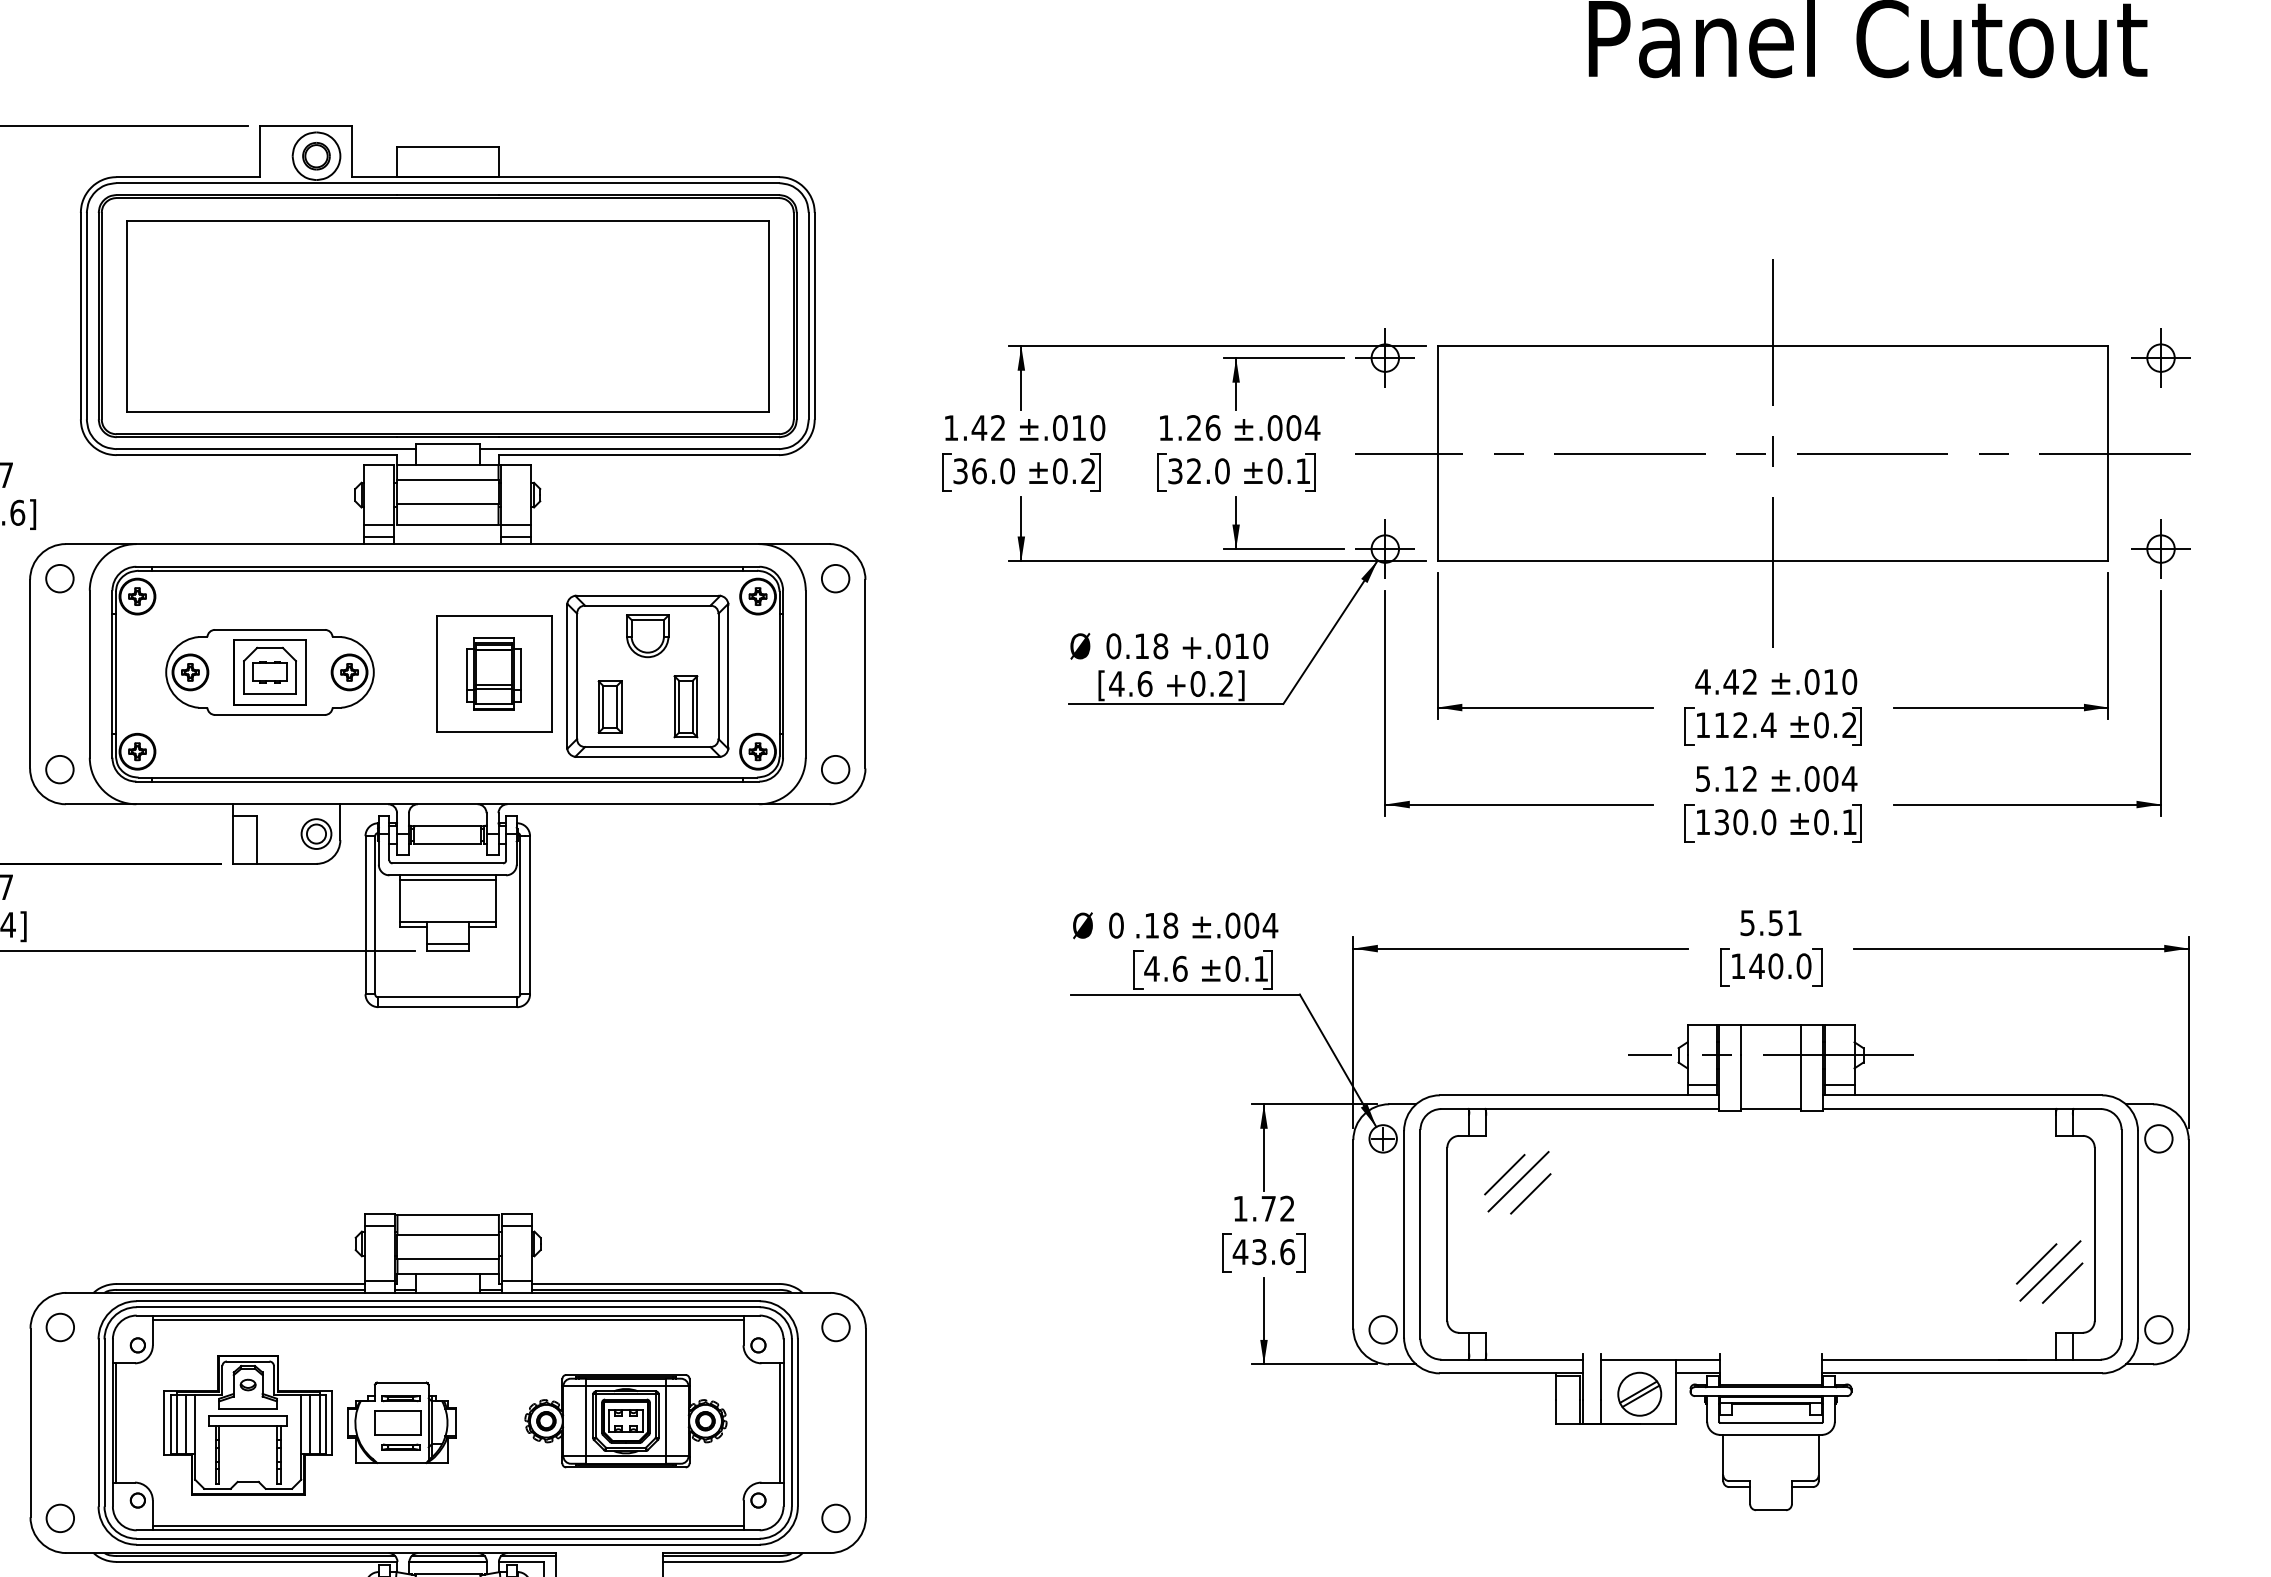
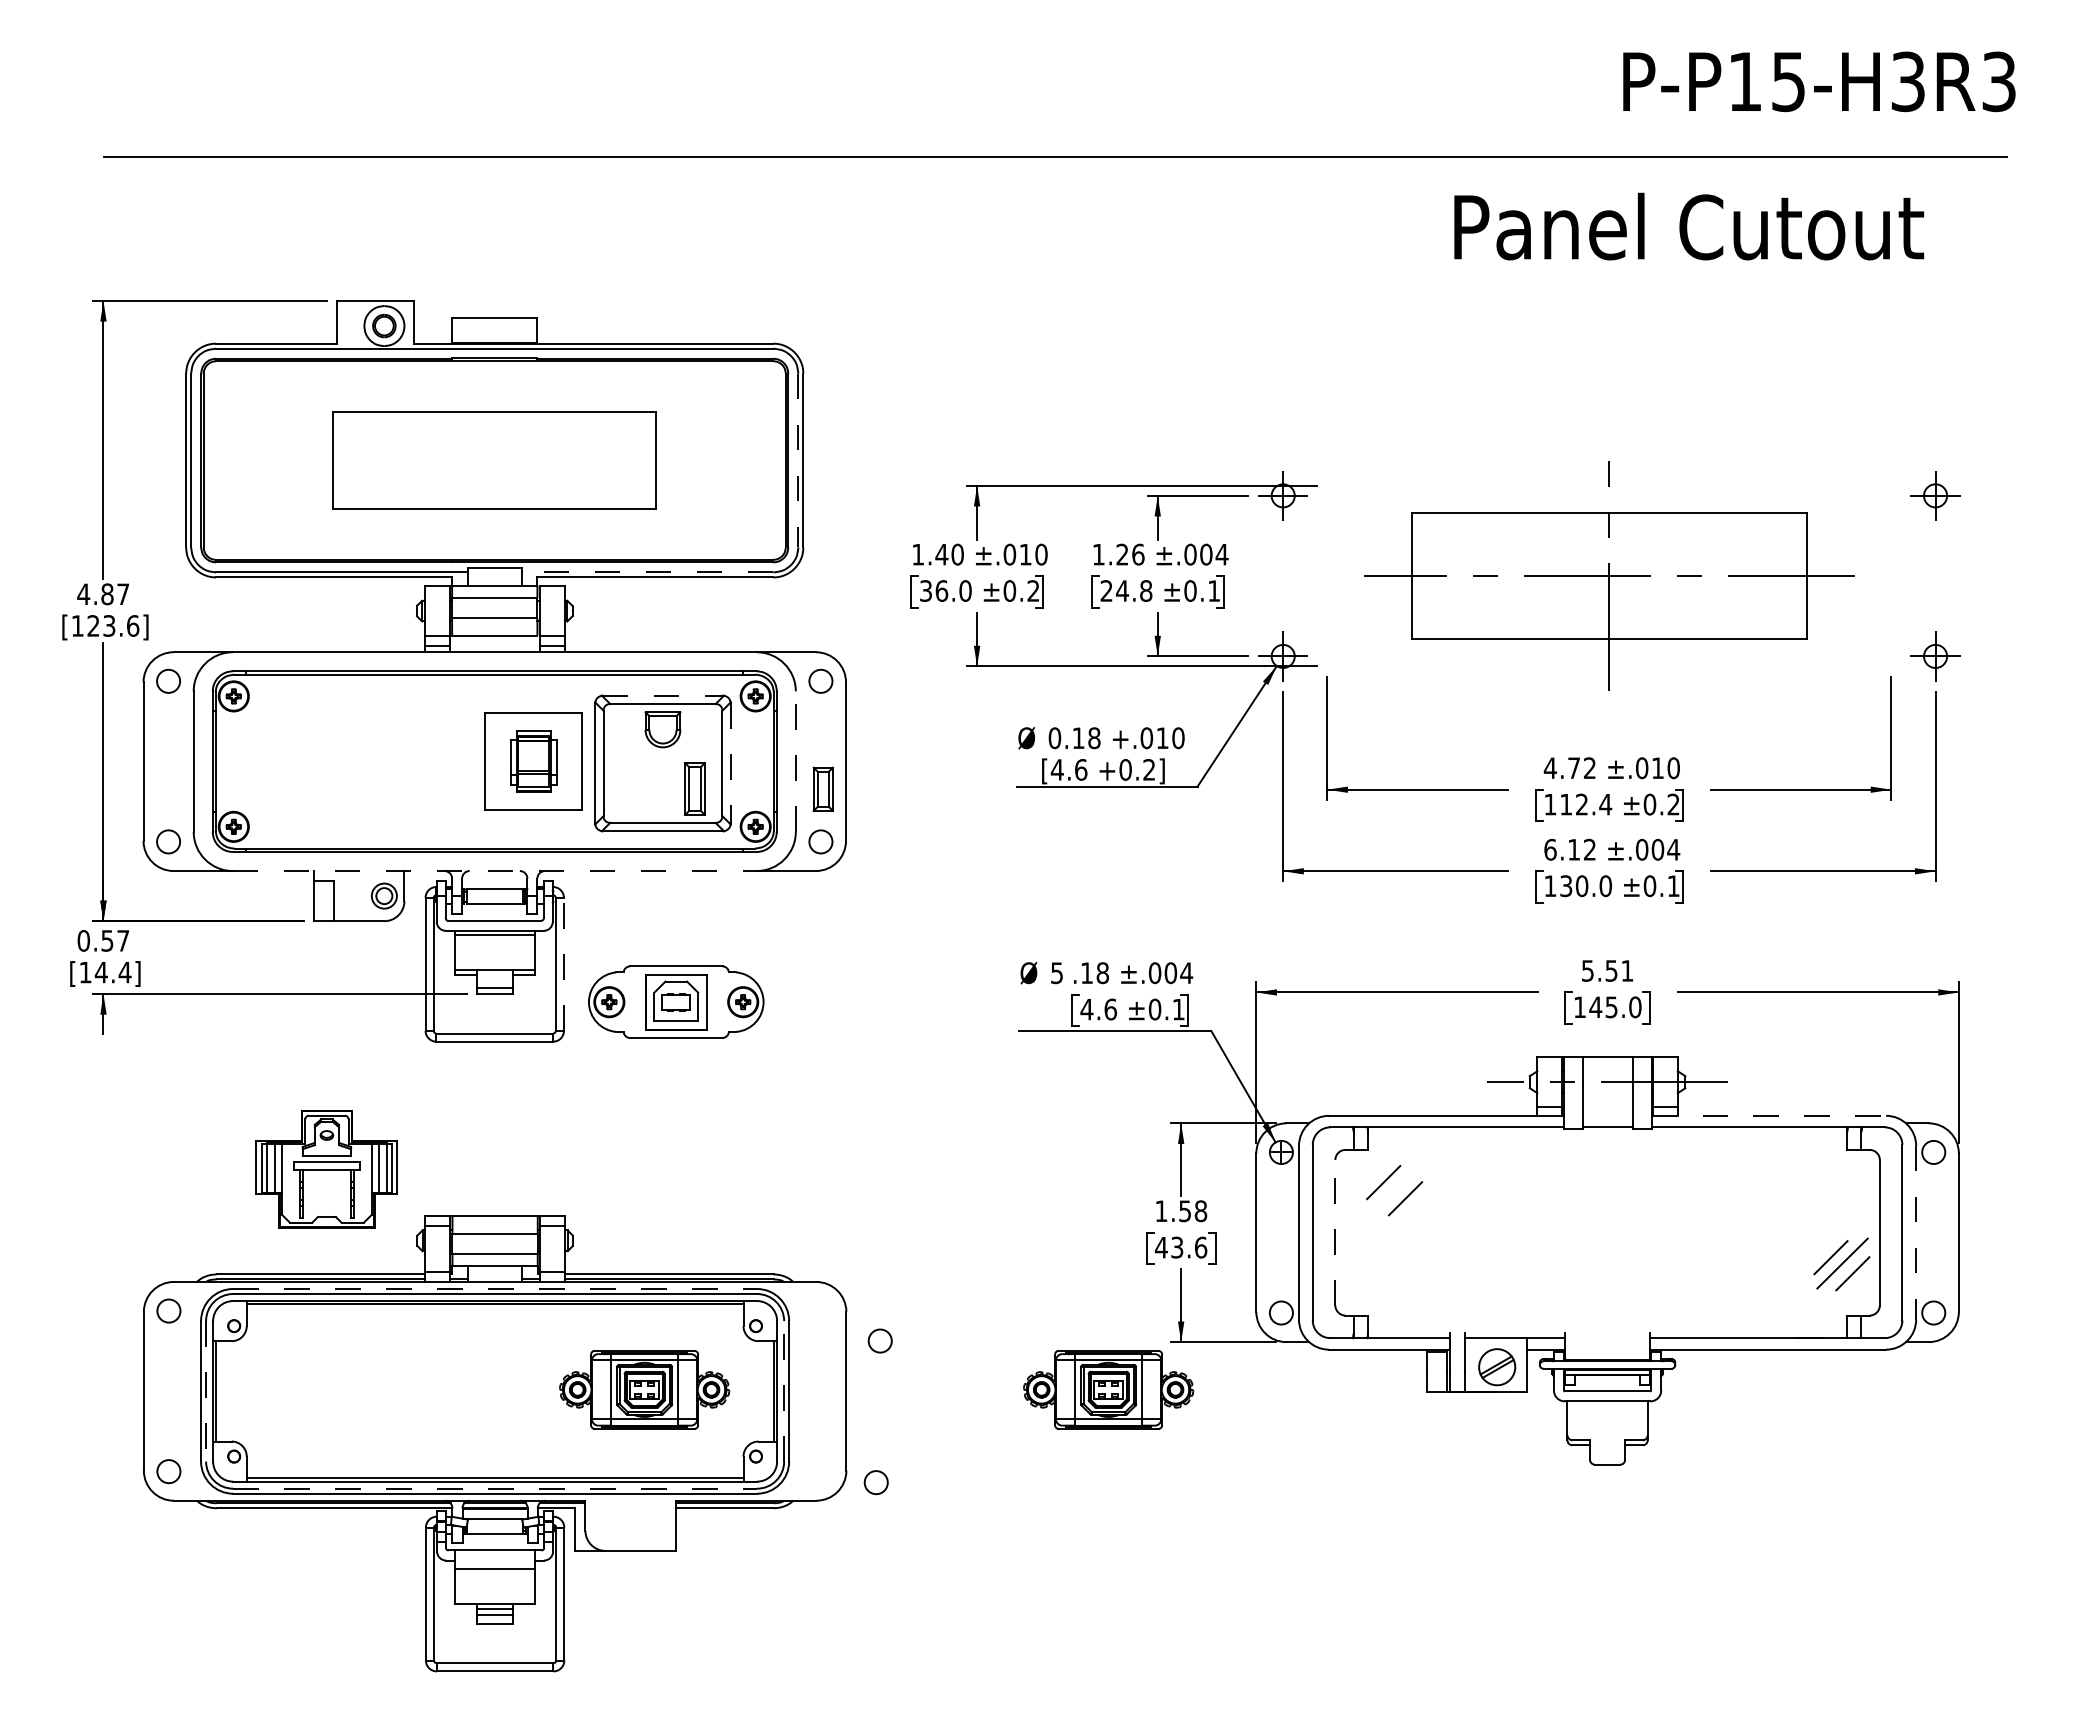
part: (447, 316) -> (494, 460), size x0.6
line: (808, 316) -> (798, 460), solid -> dashed
text: (998, 427) -> (957, 554), 1.42 -> 1.40
line: (629, 449) -> (647, 572), solid -> dashed
part: (1773, 452) -> (1609, 575), size x0.7
text: (1198, 470) -> (1126, 590), 32.0 -> 24.8
line: (648, 595) -> (663, 695), solid -> dashed
part: (270, 671) -> (676, 1001), moved
line: (805, 674) -> (795, 761), solid -> dashed
line: (728, 676) -> (730, 763), solid -> dashed
text: (1730, 681) -> (1573, 767), 4.42 -> 4.72
part: (609, 706) -> (822, 788), moved
text: (1703, 778) -> (1550, 849), 5.12 -> 6.12
line: (447, 804) -> (494, 871), solid -> dashed
line: (529, 914) -> (563, 963), solid -> dashed
text: (1116, 926) -> (1057, 973), 0 -> 5
text: (1775, 966) -> (1611, 1007), 140.0 -> 145.0
line: (1963, 1094) -> (1769, 1115), solid -> dashed
line: (1518, 1181) -> (1395, 1188), removed
text: (1278, 1209) -> (1193, 1211), 1.72 -> 1.58
line: (1447, 1234) -> (1335, 1232), solid -> dashed
line: (2138, 1234) -> (1916, 1232), solid -> dashed
line: (448, 1300) -> (495, 1288), solid -> dashed
circle: (835, 1326) -> (879, 1340), moved
part: (1177, 1420) -> (1108, 1389), added
line: (792, 1421) -> (784, 1390), solid -> dashed
line: (105, 1423) -> (206, 1391), solid -> dashed
part: (402, 1423) -> (456, 1391), removed
part: (247, 1425) -> (326, 1169), moved
circle: (835, 1518) -> (875, 1482), moved
line: (448, 1538) -> (495, 1488), solid -> dashed

